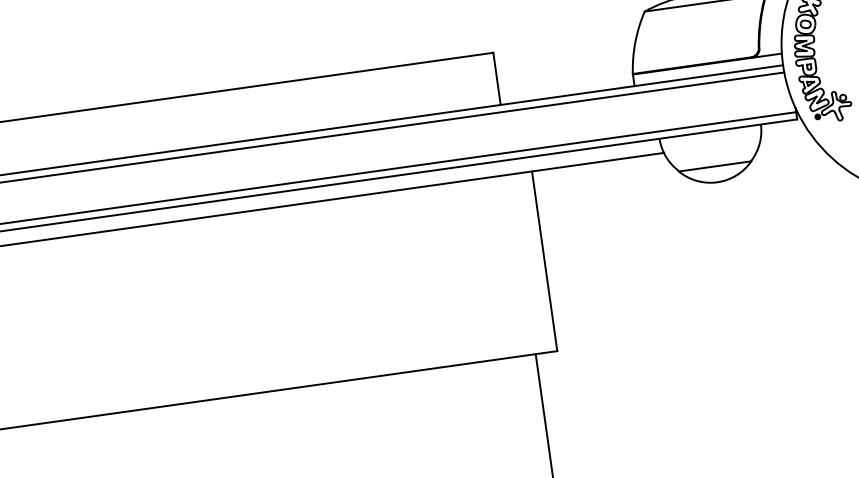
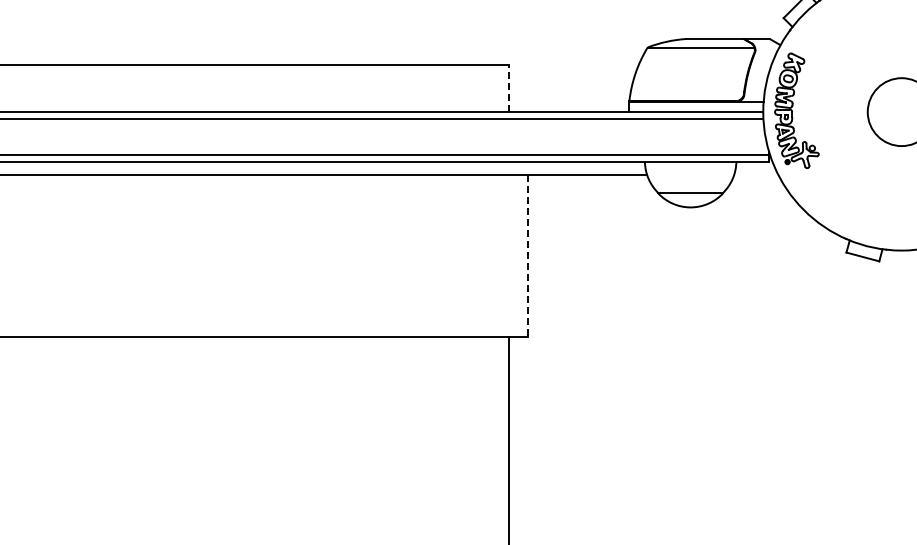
line: (496, 78) -> (508, 88), solid -> dashed
line: (544, 260) -> (528, 255), solid -> dashed

